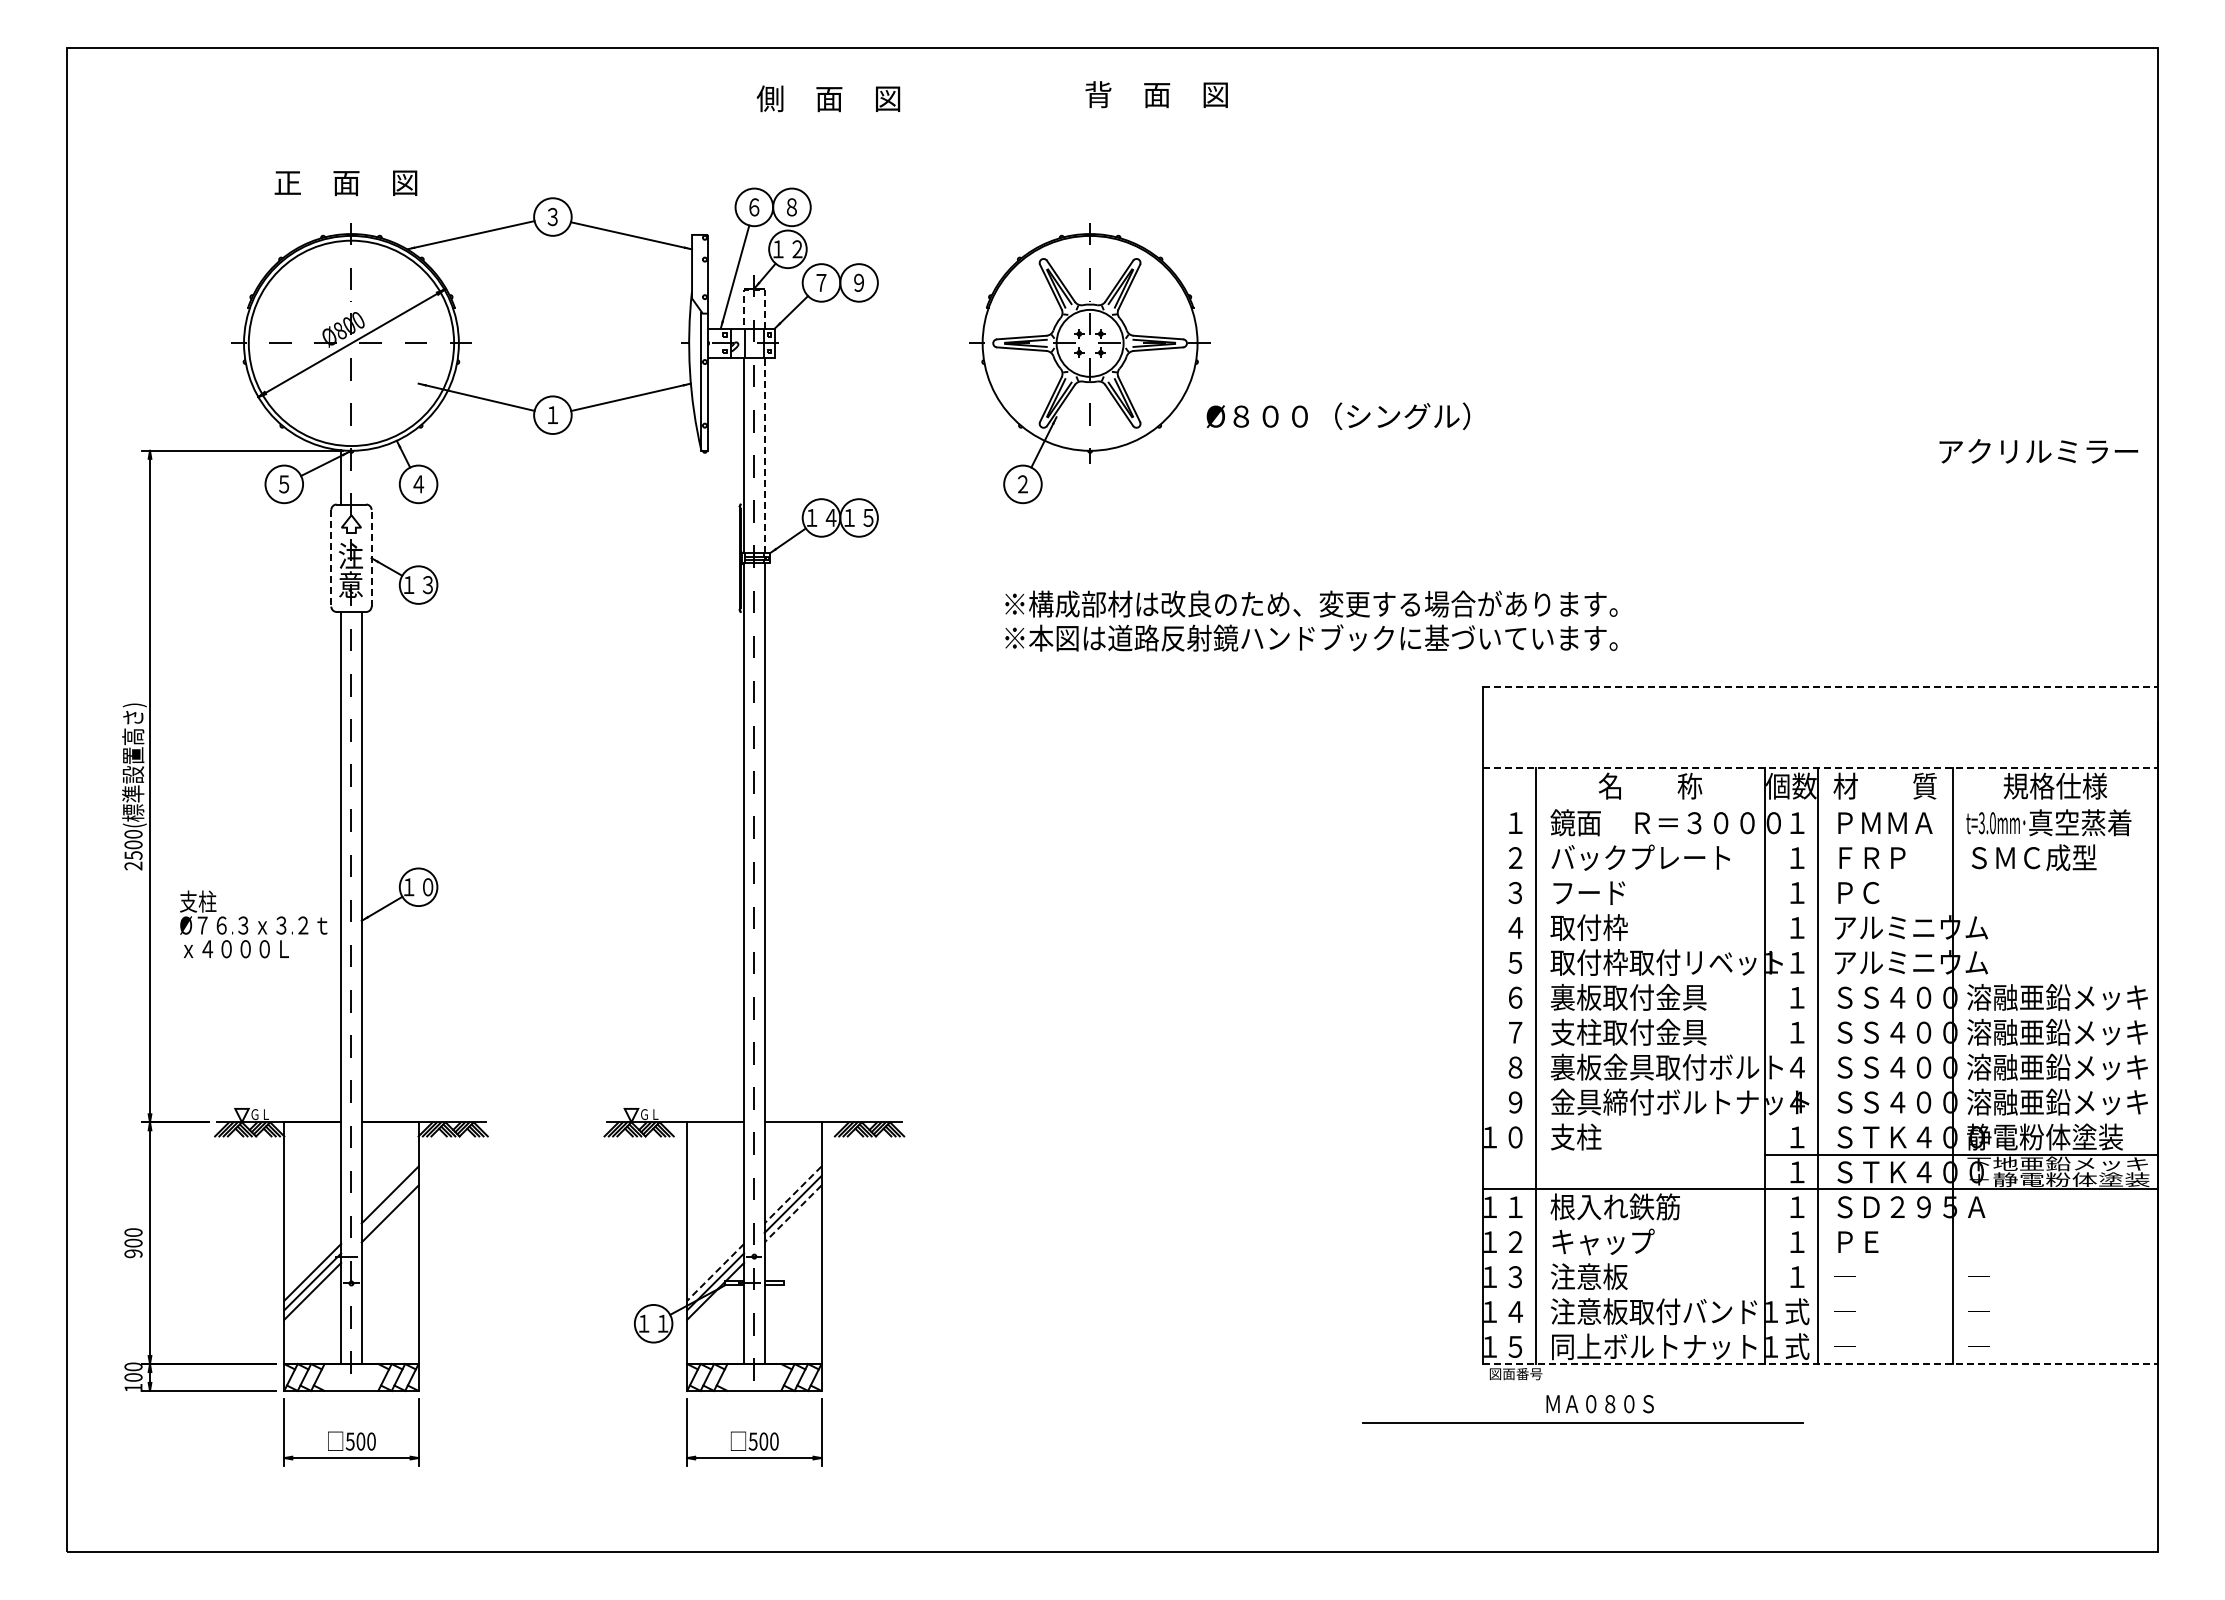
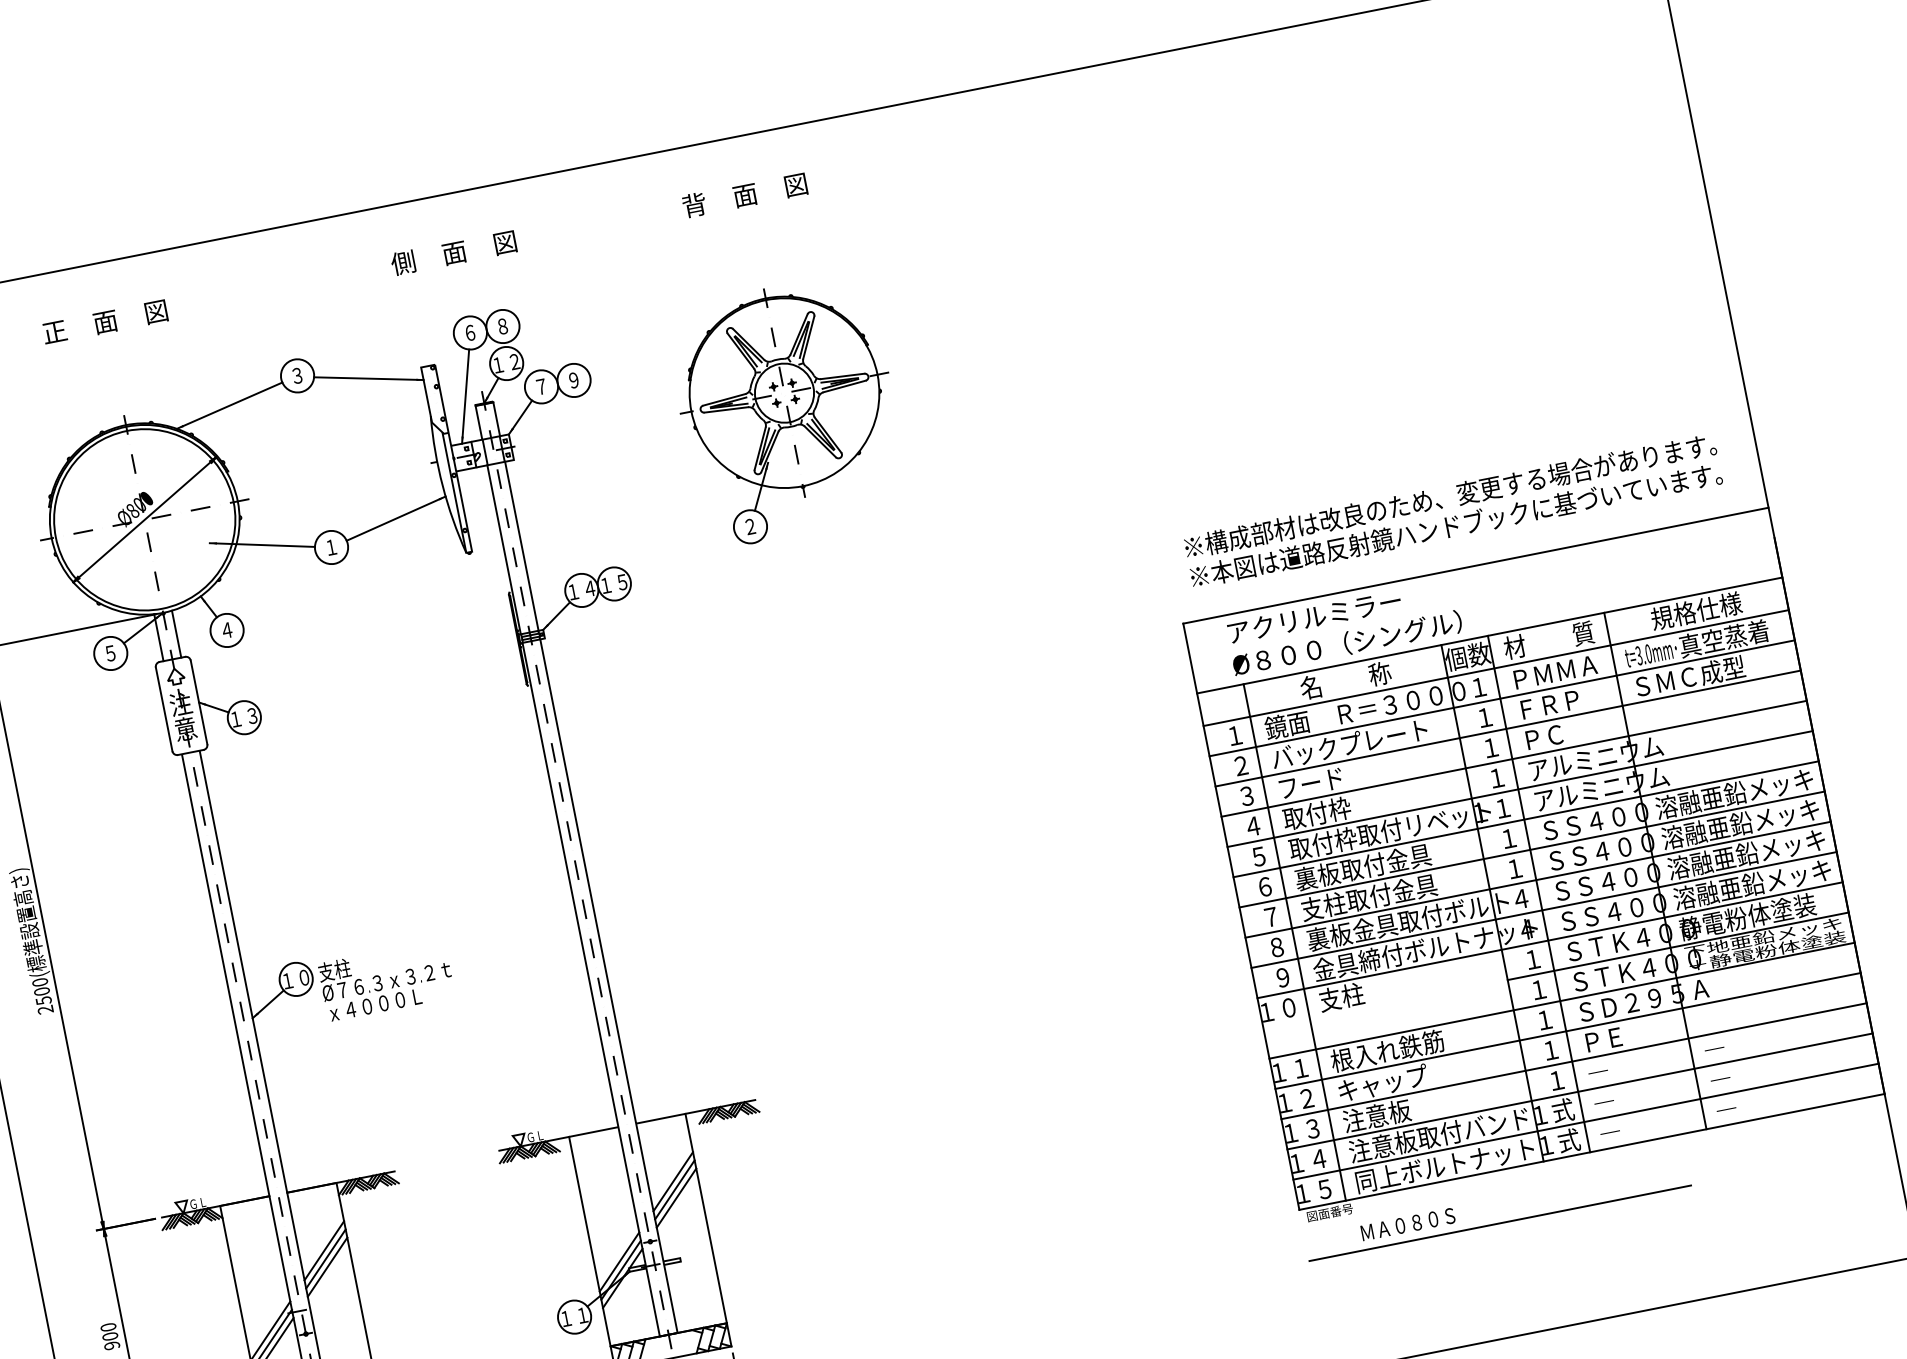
text: (1156, 94) -> (744, 195), moved
text: (828, 98) -> (453, 252), moved
text: (345, 183) -> (104, 322), moved
line: (753, 289) -> (483, 404), dashed -> solid
text: (1338, 415) -> (1347, 642), moved
text: (2038, 451) -> (1314, 616), moved
line: (764, 455) -> (521, 546), dashed -> solid
line: (361, 477) -> (176, 634), added
line: (371, 557) -> (198, 701), dashed -> solid
line: (331, 558) -> (164, 709), dashed -> solid
text: (1311, 620) -> (1453, 510), moved
line: (1820, 687) -> (1476, 565), dashed -> solid
line: (1820, 767) -> (1489, 635), dashed -> solid
line: (1820, 805) -> (1496, 668), added
line: (1820, 840) -> (1502, 698), added
line: (1820, 875) -> (1508, 728), added
line: (1820, 910) -> (1514, 759), added
text: (253, 924) -> (386, 980), moved
line: (1820, 945) -> (1520, 789), added
line: (1820, 979) -> (1526, 818), added
line: (1820, 1014) -> (1532, 849), added
line: (1820, 1049) -> (1538, 879), added
line: (1820, 1084) -> (1544, 909), added
line: (1820, 1119) -> (1550, 940), added
line: (792, 1195) -> (672, 1182), dashed -> solid
line: (389, 1204) -> (325, 1259), added
line: (792, 1214) -> (676, 1198), dashed -> solid
line: (1820, 1224) -> (1568, 1031), added
line: (1820, 1259) -> (1574, 1061), added
line: (715, 1272) -> (619, 1262), dashed -> solid
line: (1820, 1294) -> (1580, 1091), added
line: (1820, 1329) -> (1586, 1121), added
line: (1820, 1364) -> (1592, 1152), dashed -> solid
line: (1582, 1422) -> (1499, 1222), moved

